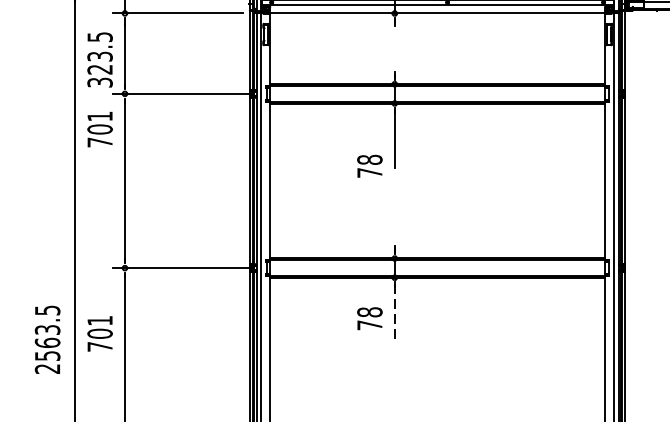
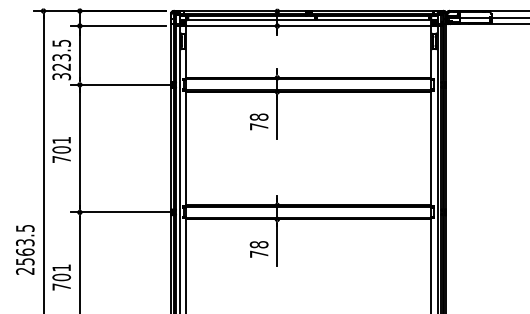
text: (99, 128) -> (61, 149), moved
text: (368, 165) -> (258, 121), moved
line: (394, 313) -> (277, 245), dashed -> solid
text: (99, 333) -> (61, 277), moved
text: (47, 339) -> (25, 249), moved

